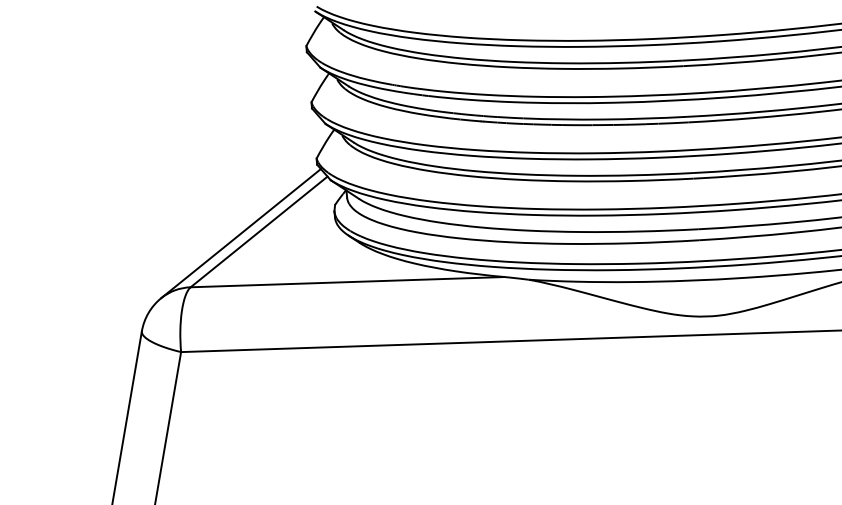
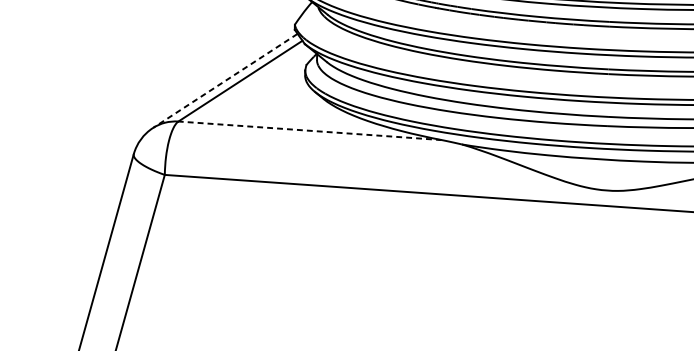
line: (241, 233) -> (225, 80), solid -> dashed
line: (347, 282) -> (310, 131), solid -> dashed

